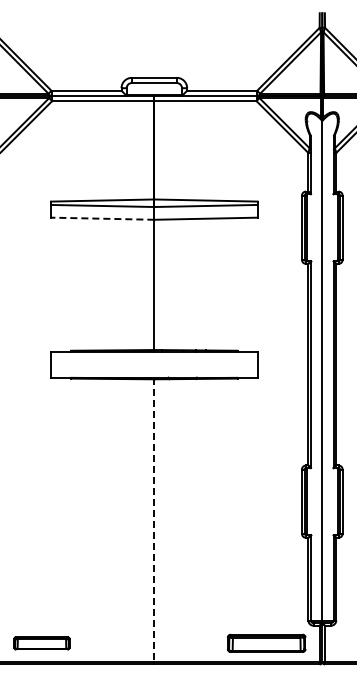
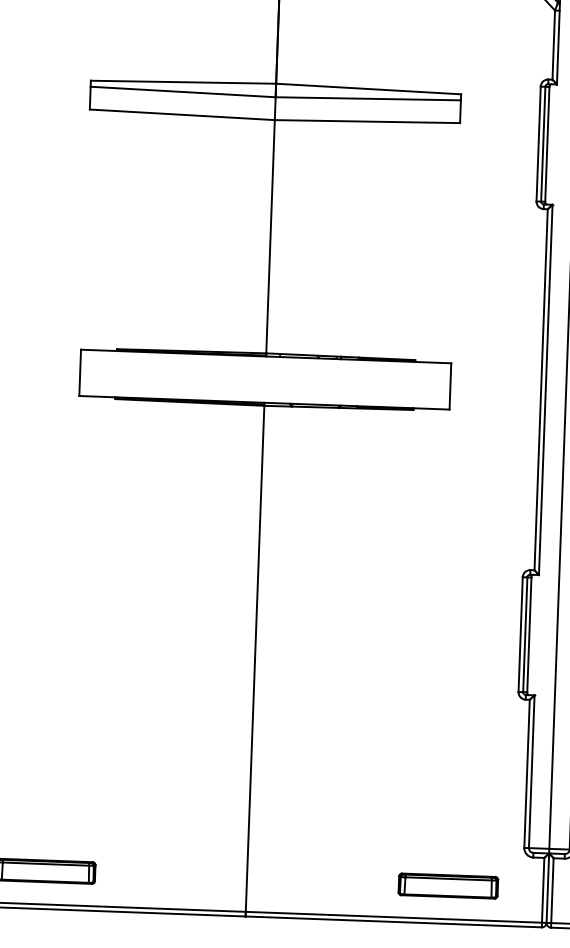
line: (102, 218) -> (182, 114), dashed -> solid
line: (154, 521) -> (255, 660), dashed -> solid
part: (266, 643) -> (447, 886), size x0.71

